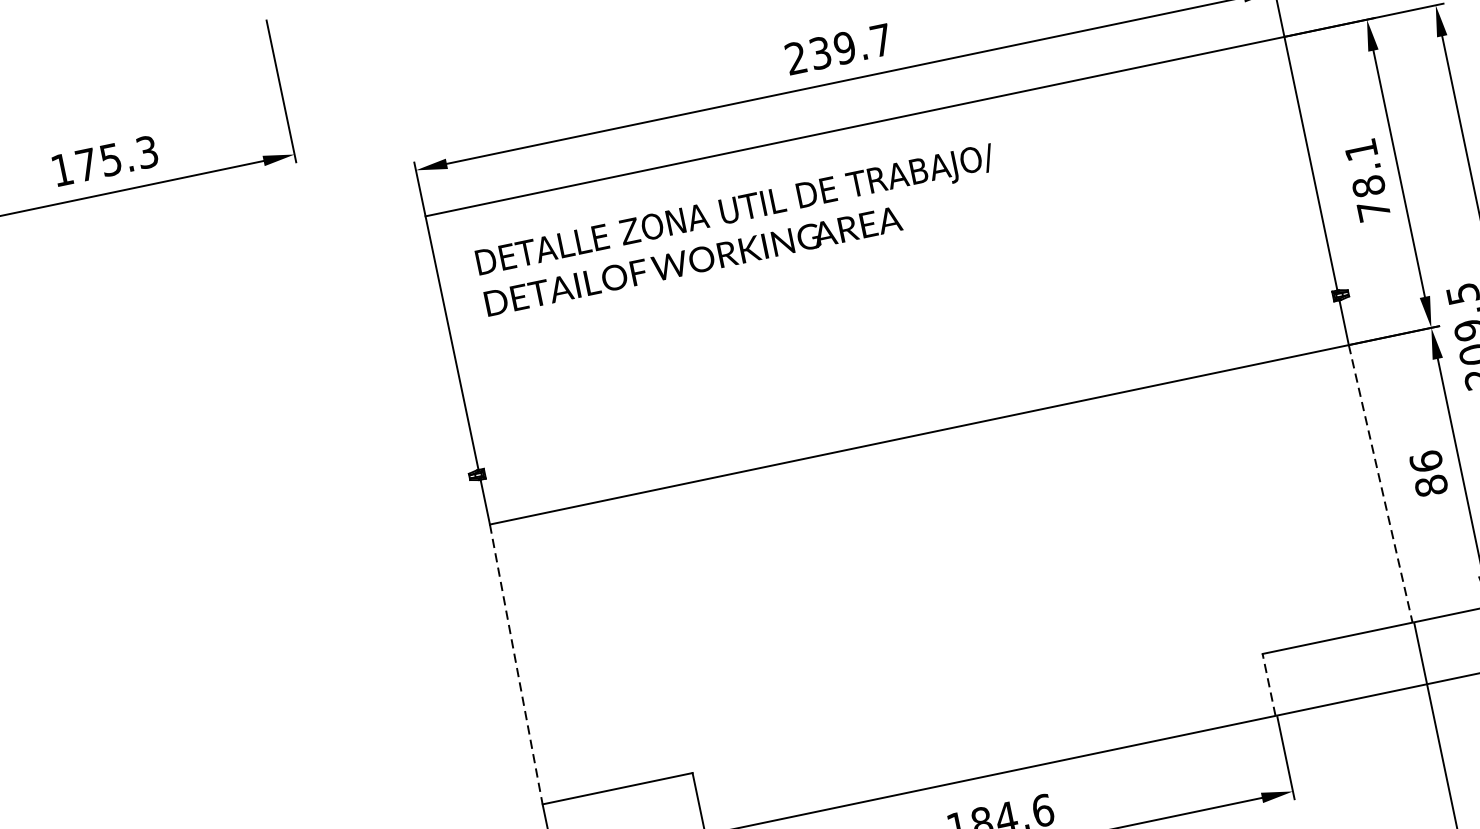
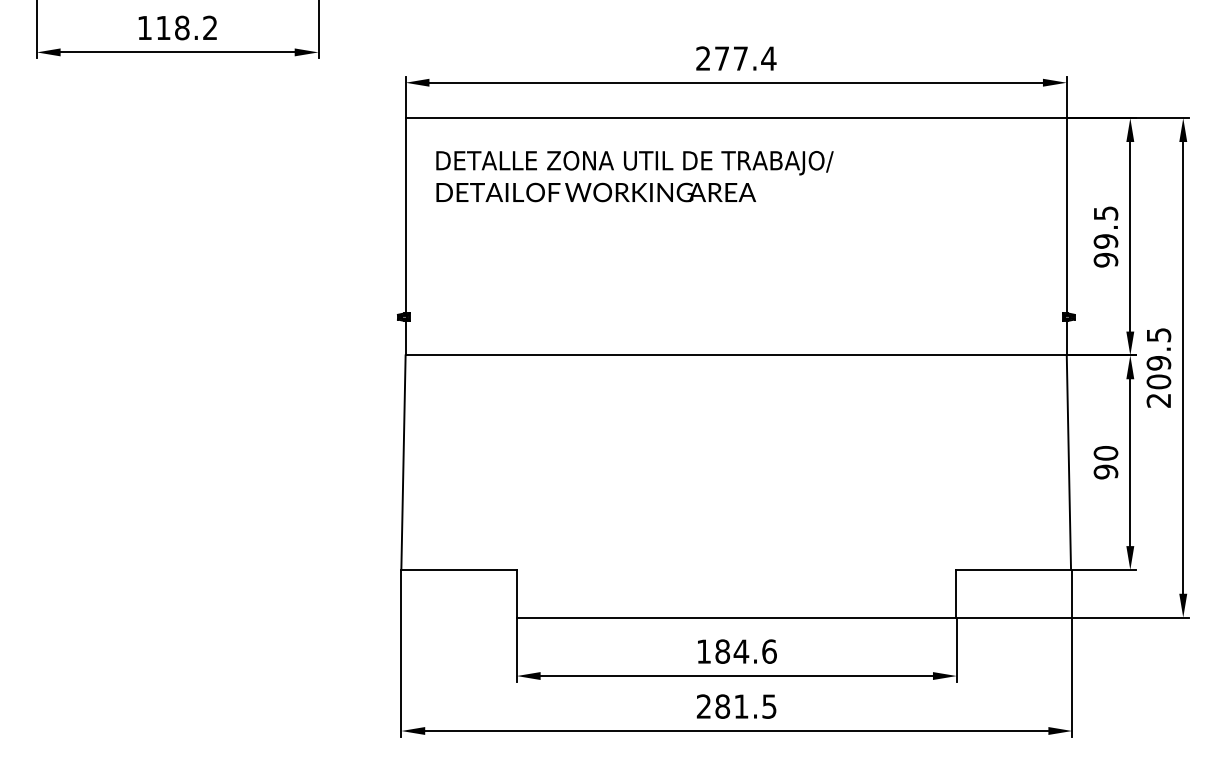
text: (850, 46) -> (745, 58), 239.7 -> 277.4
text: (116, 158) -> (186, 27), 175.3 -> 118.2
text: (1366, 180) -> (1105, 236), 78.1 -> 99.5
text: (1428, 473) -> (1105, 462), 86 -> 90
line: (1380, 485) -> (1068, 463), dashed -> solid
line: (516, 665) -> (403, 463), dashed -> solid
line: (1268, 684) -> (955, 593), dashed -> solid

